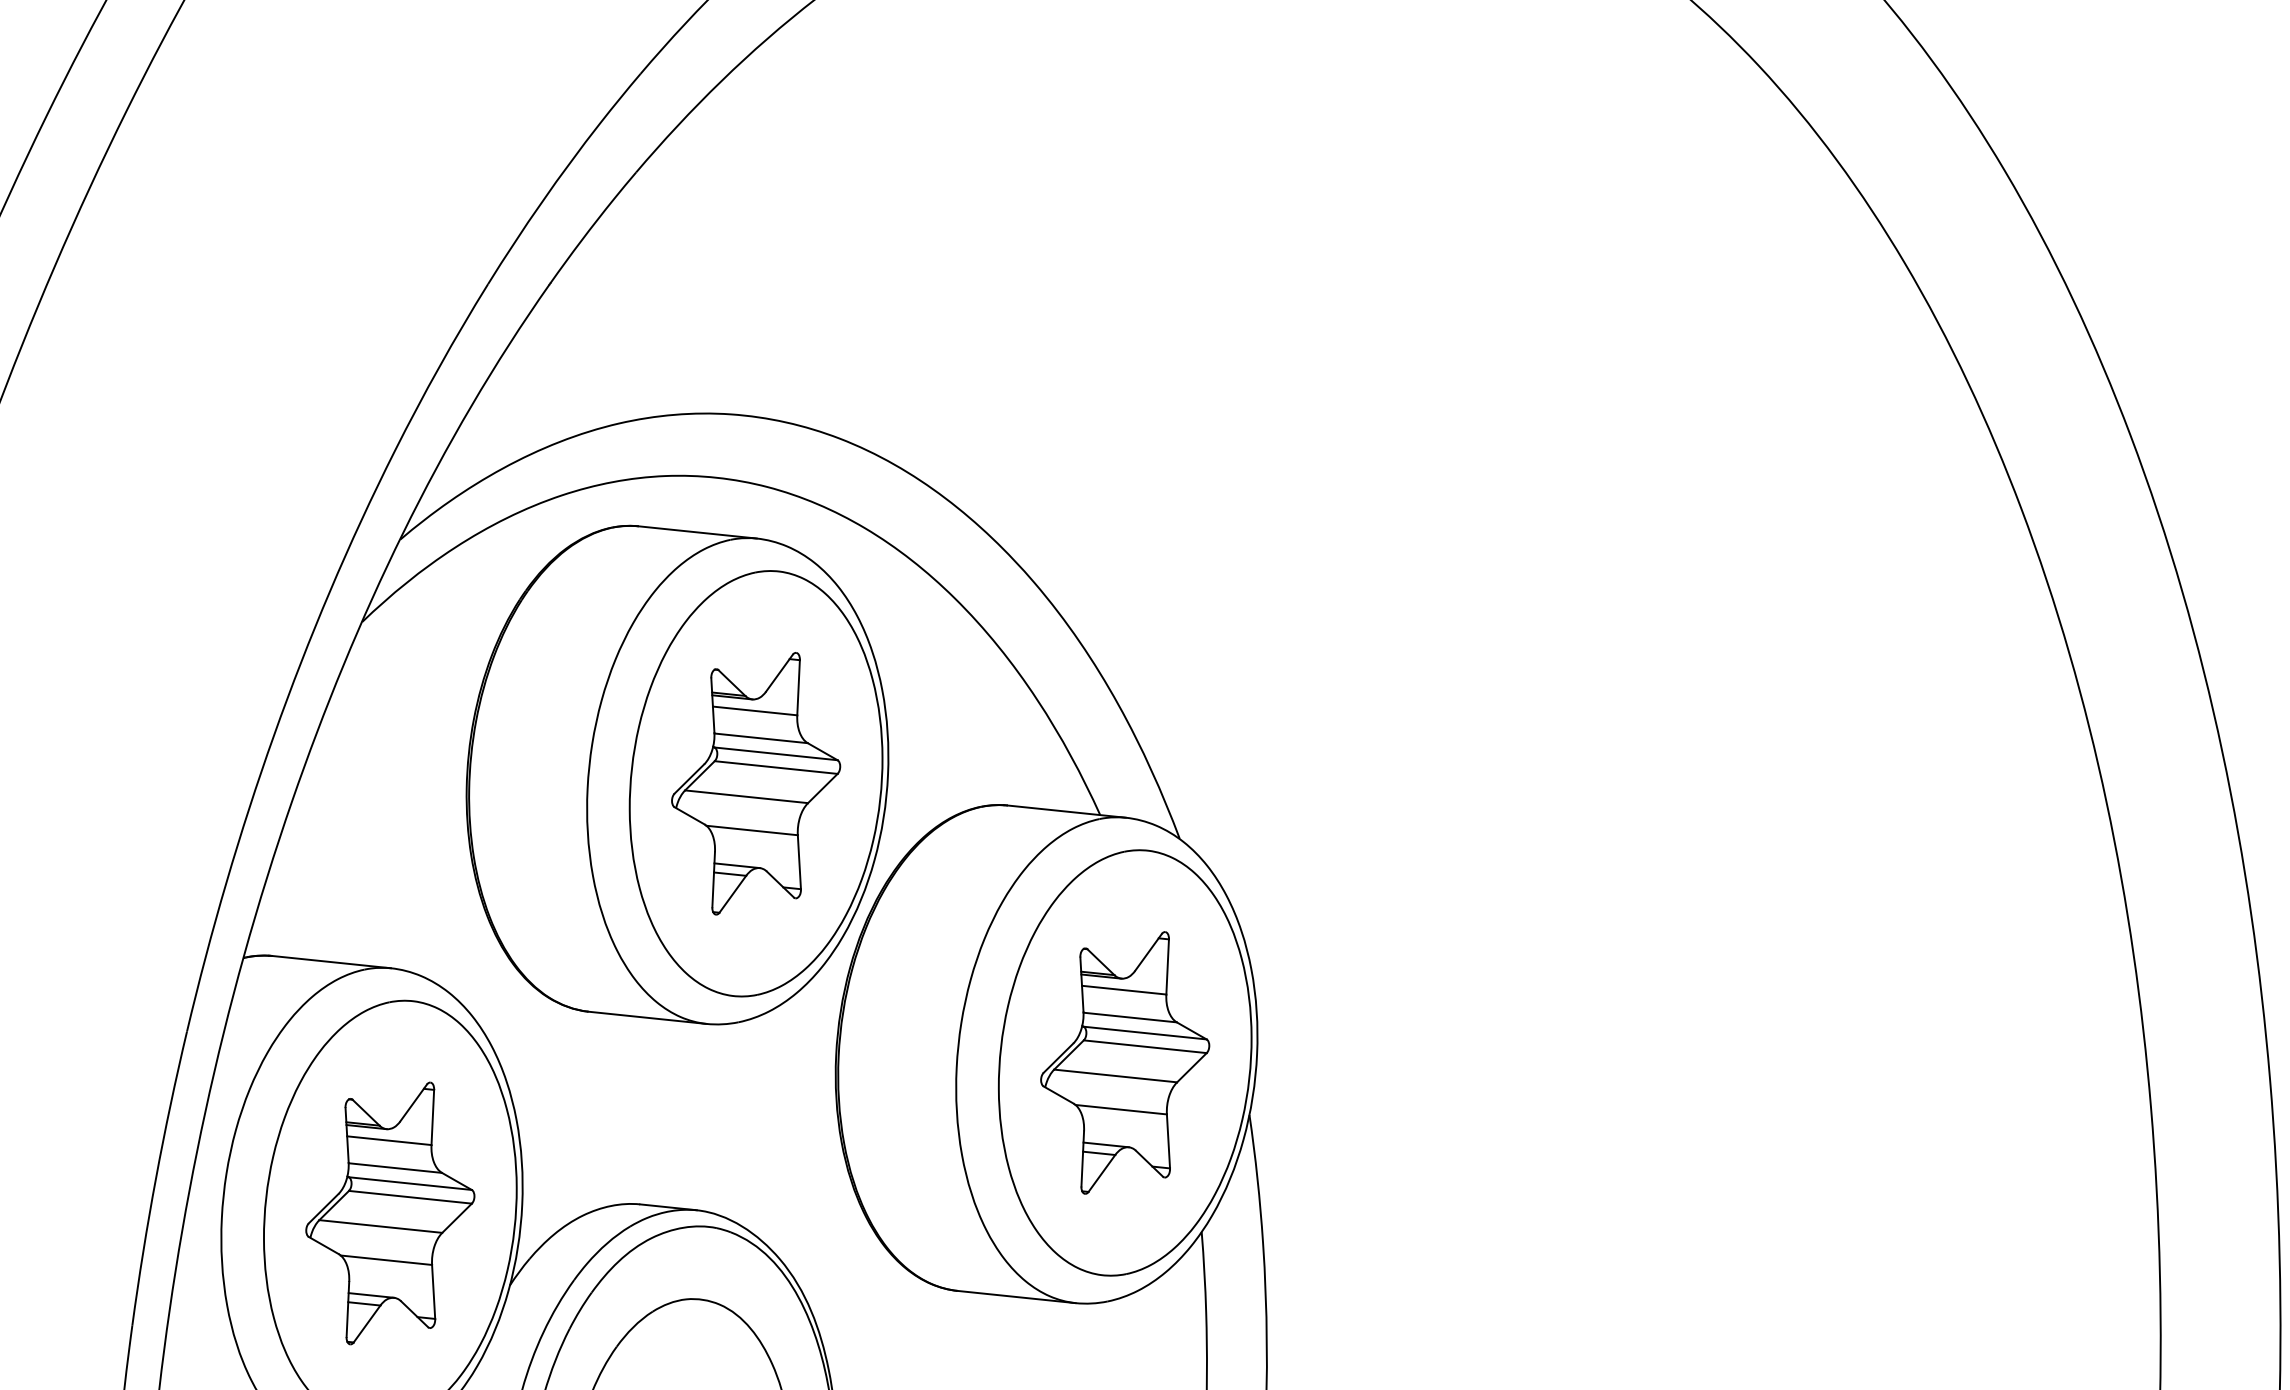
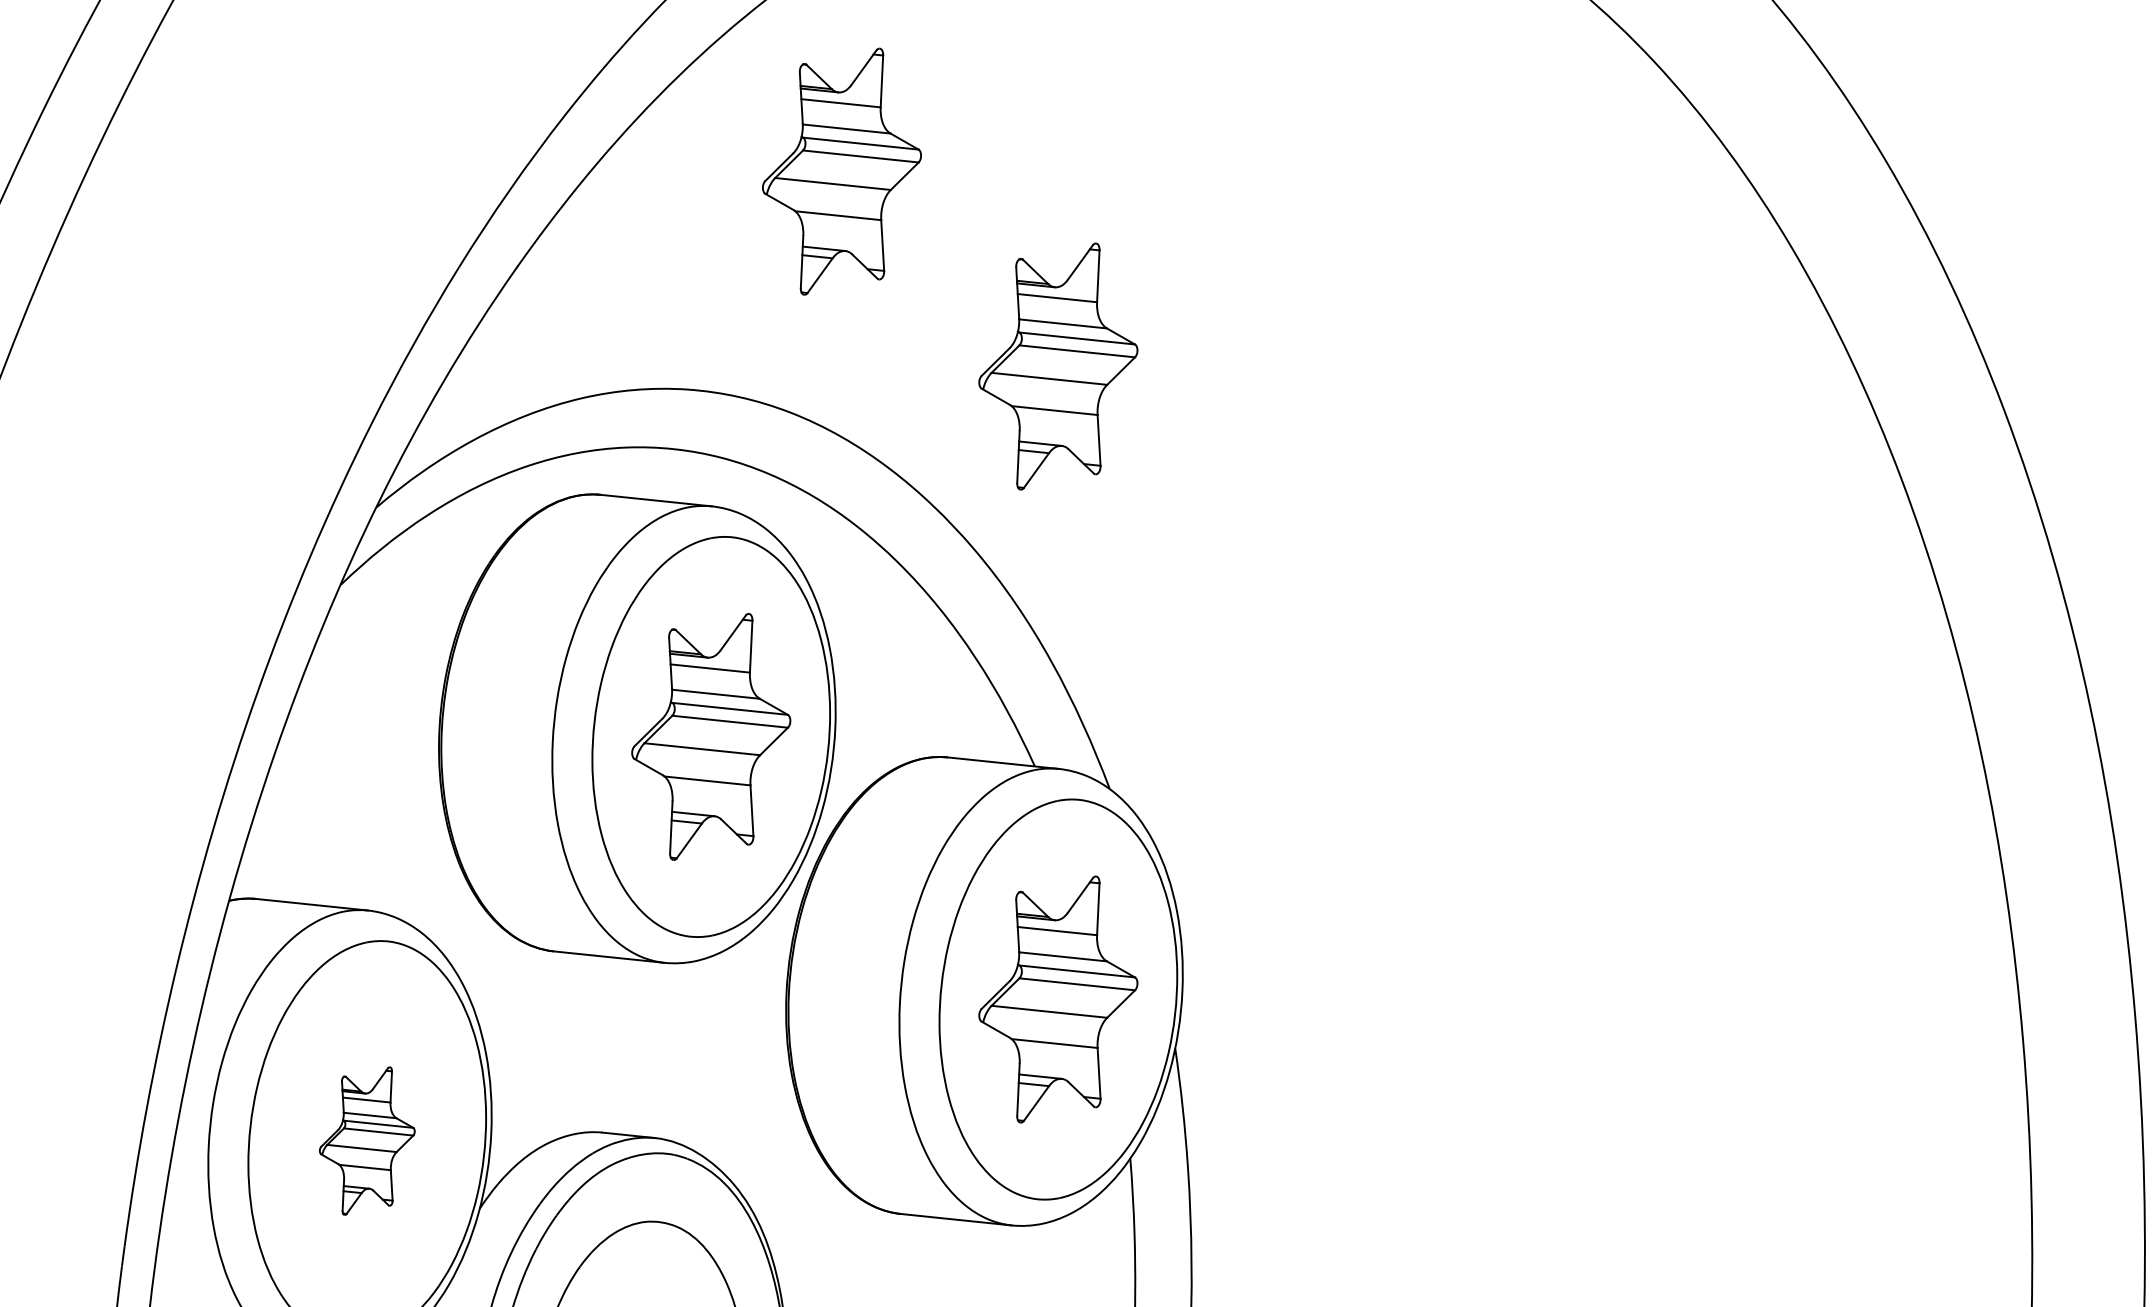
part: (895, 182) -> (842, 171), added
part: (1125, 389) -> (1058, 366), added
part: (390, 1213) -> (367, 1141), size x0.6

